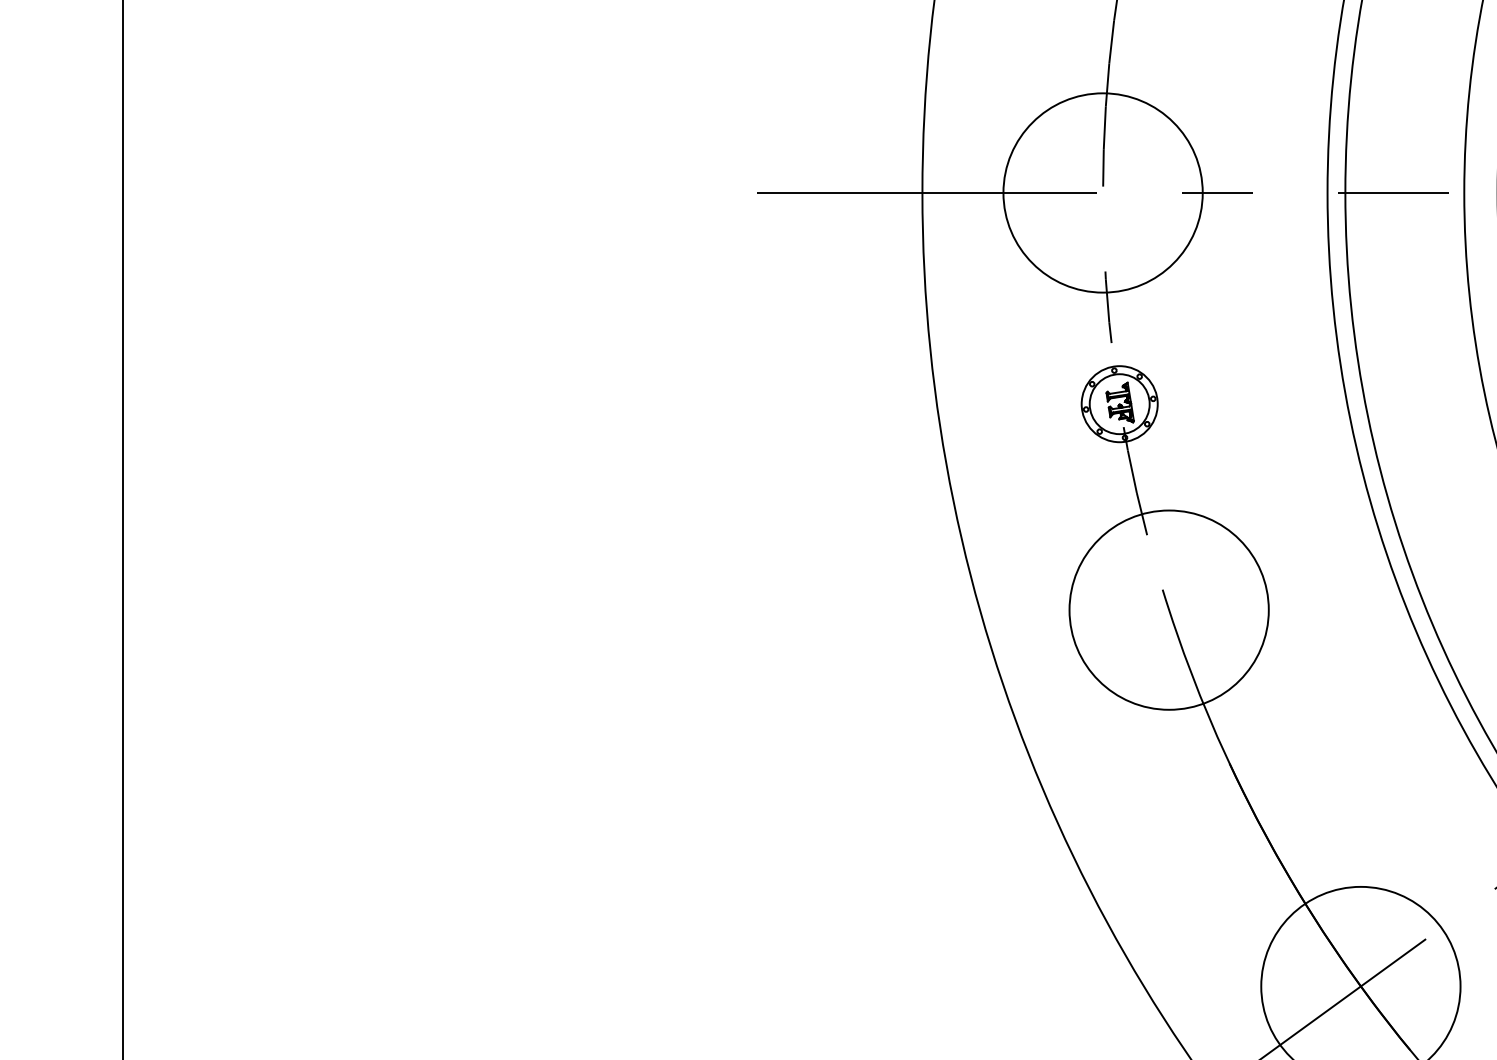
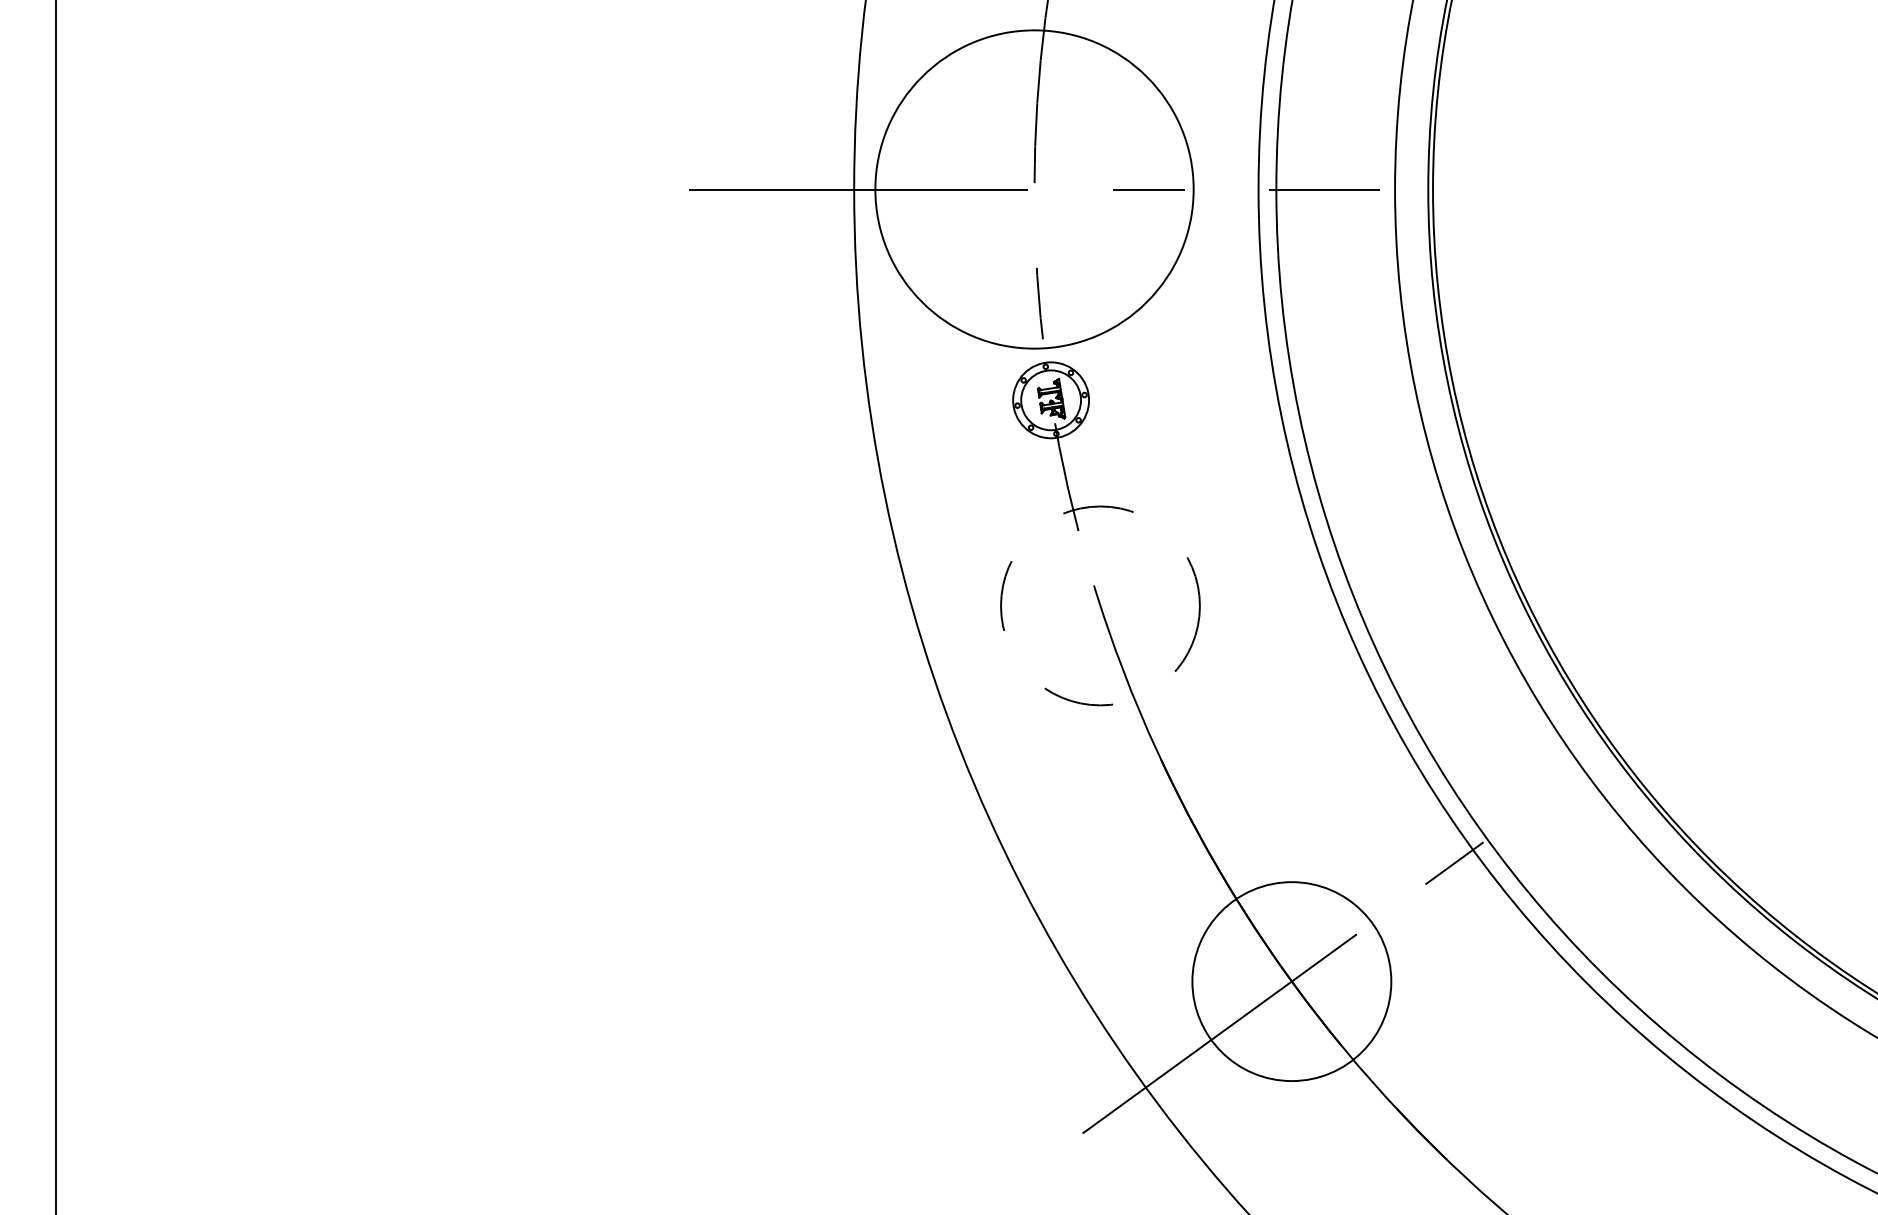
circle: (1103, 192) -> (1034, 189), size x1.6
circle: (1169, 609) -> (1100, 605), solid -> dashed

